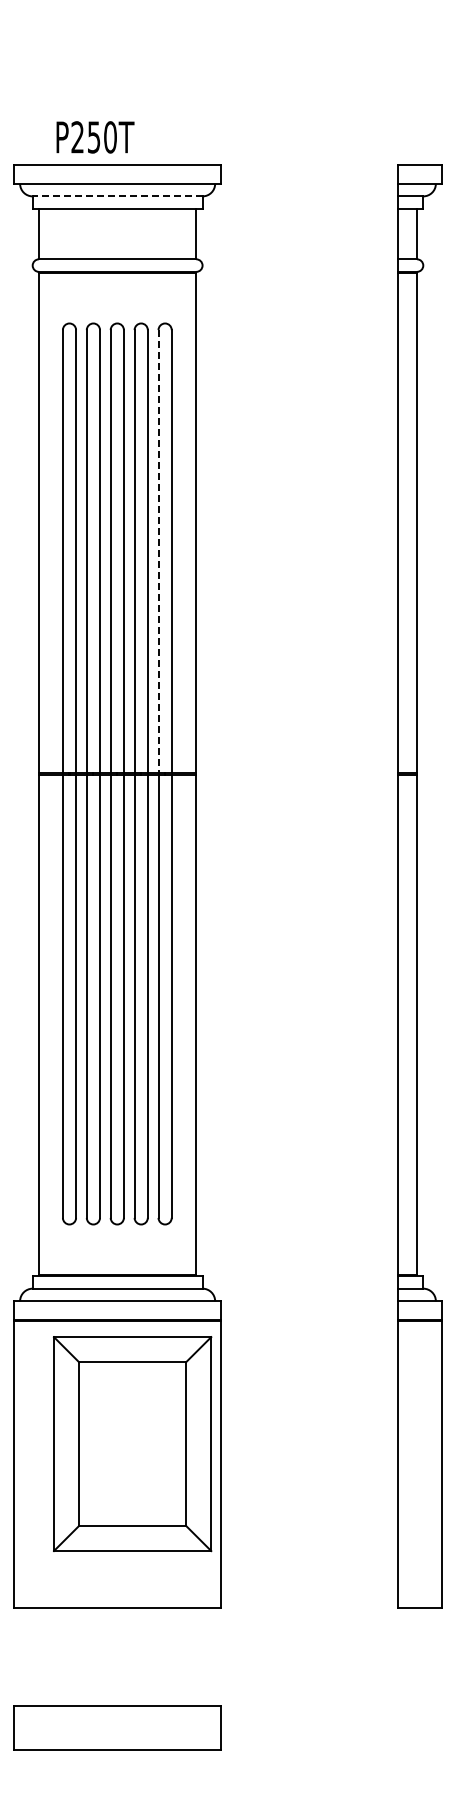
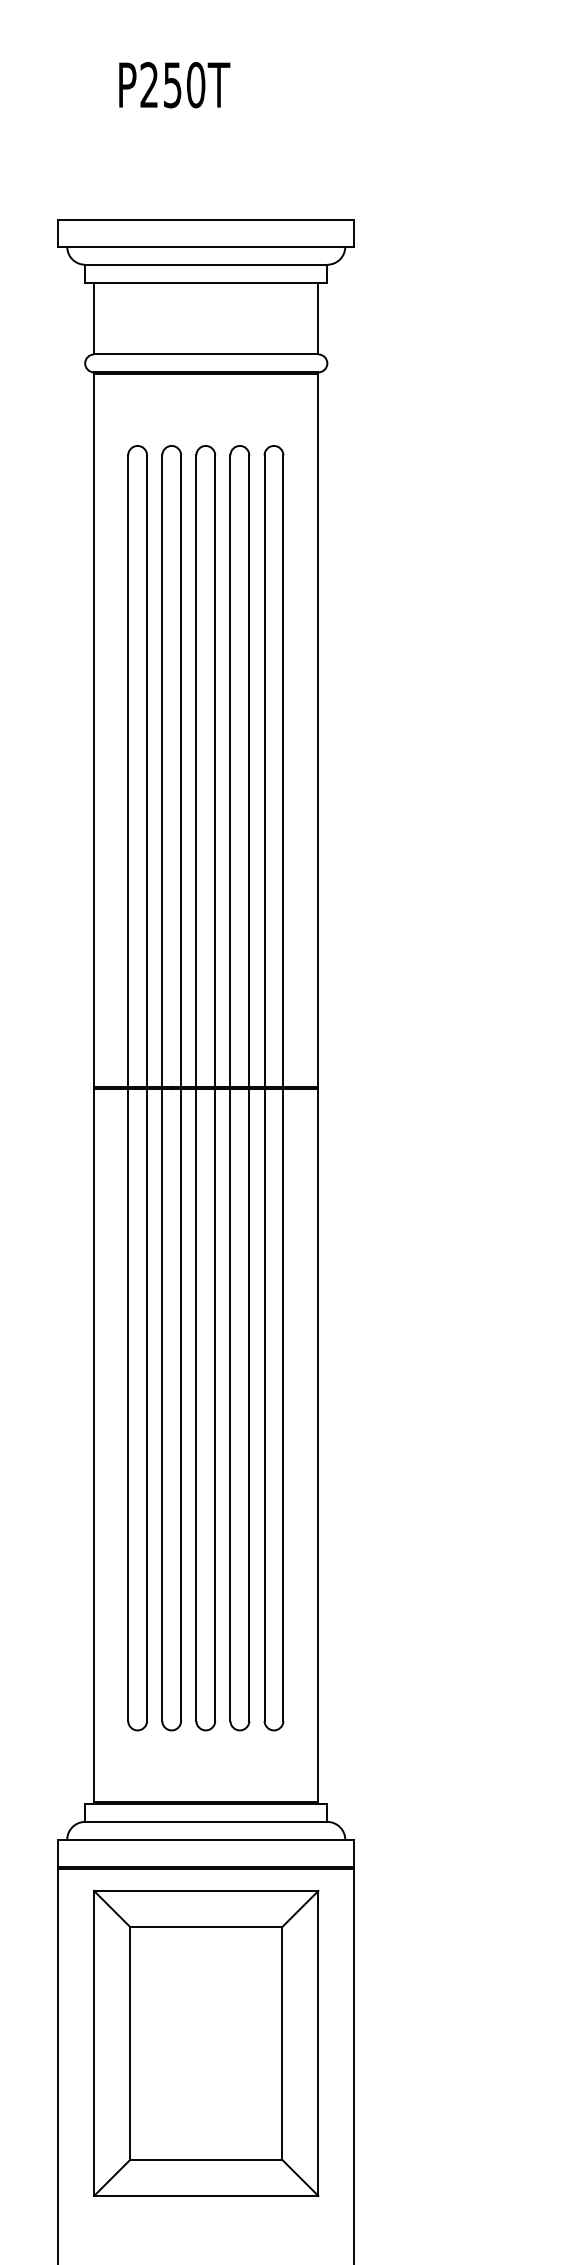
text: (95, 137) -> (174, 85), moved
line: (117, 196) -> (206, 264), dashed -> solid
line: (158, 551) -> (264, 770), dashed -> solid
part: (132, 1444) -> (206, 2044), moved

